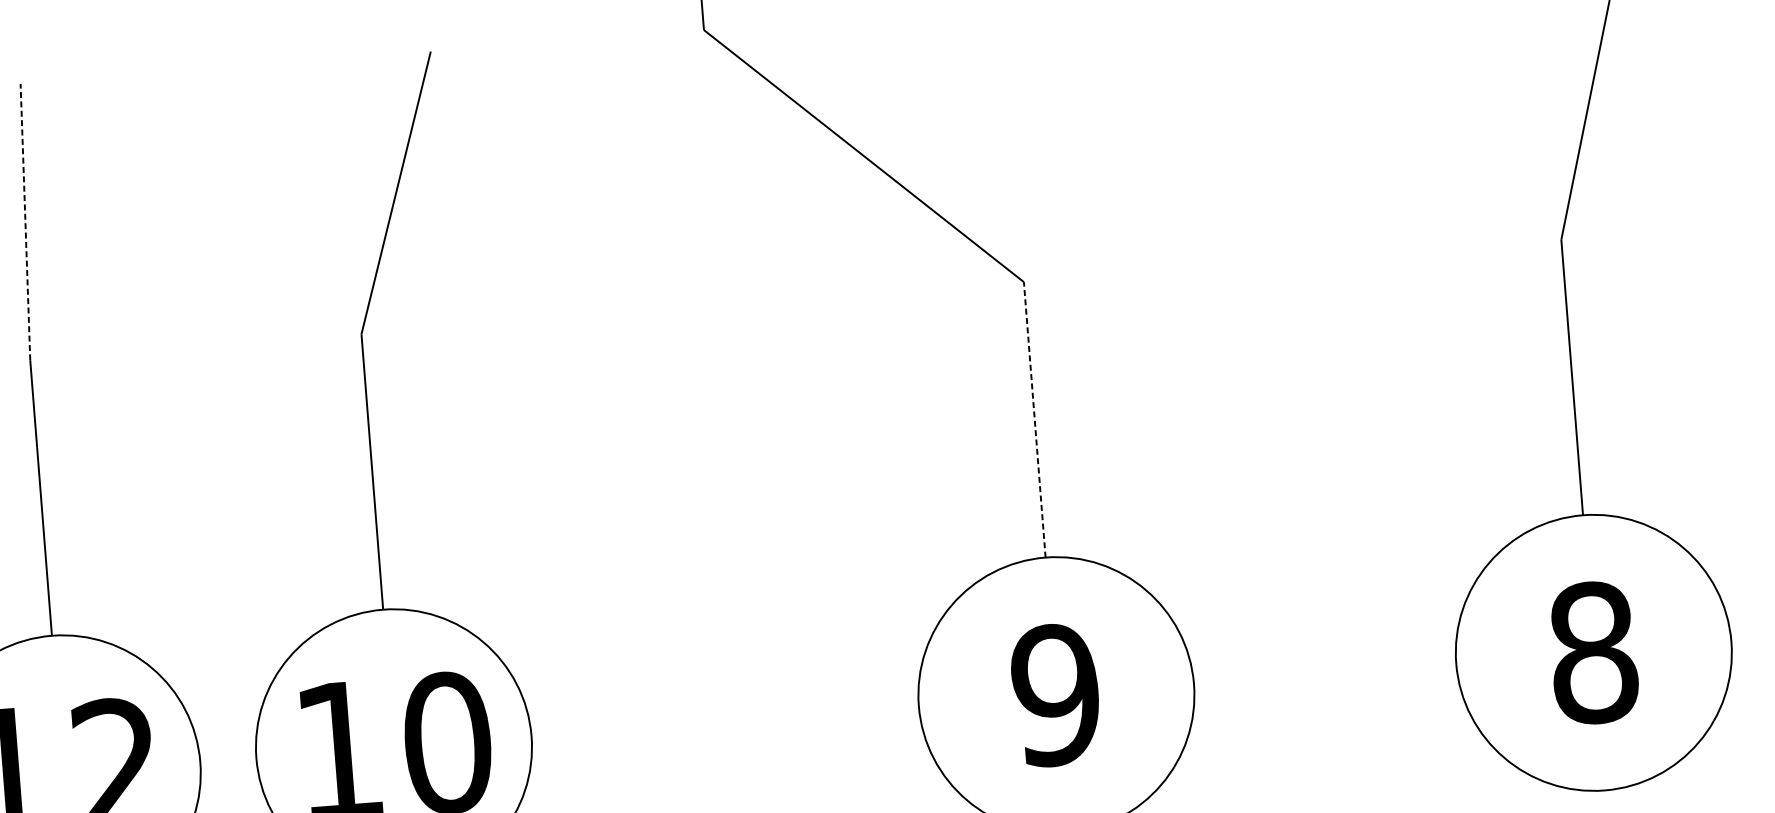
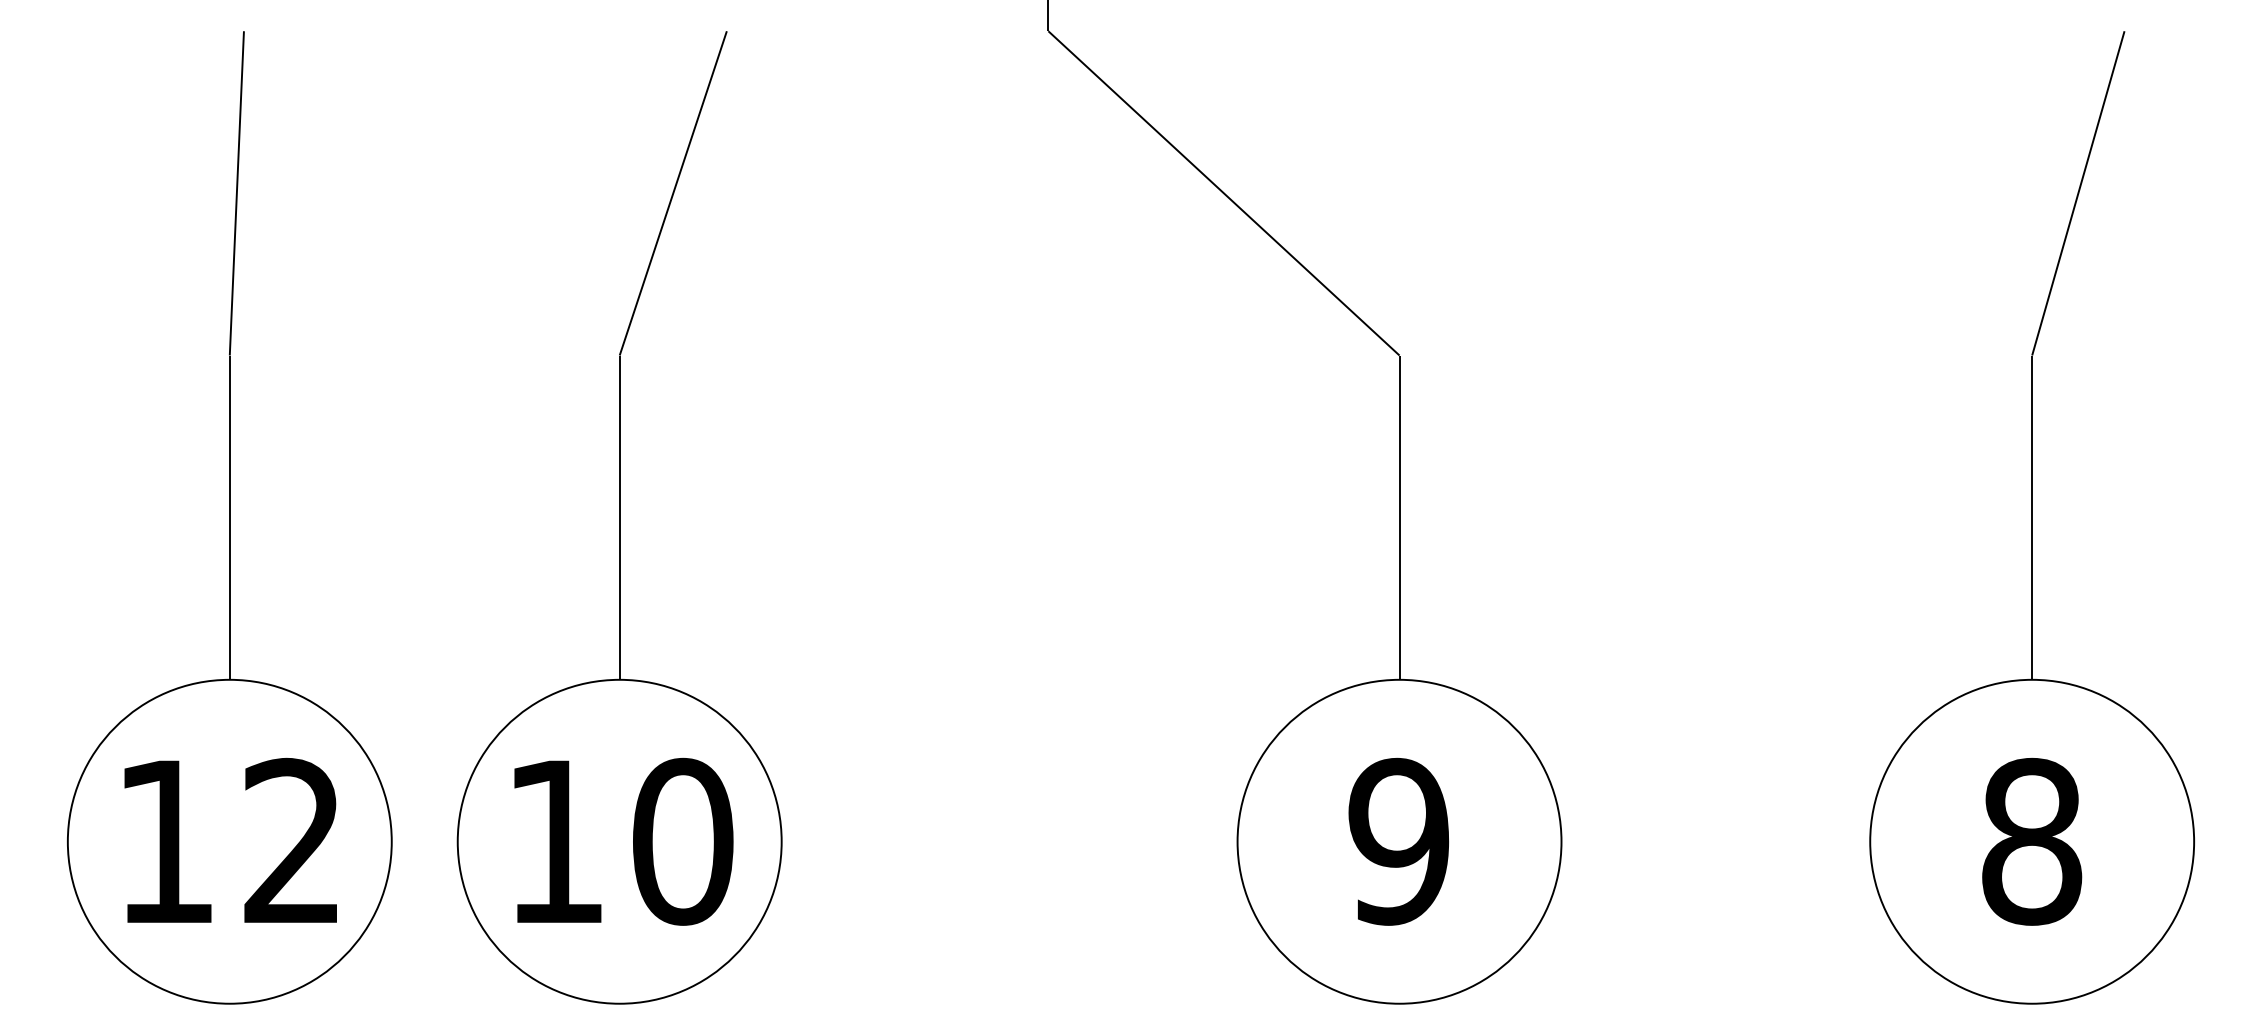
line: (25, 221) -> (236, 192), dashed -> solid
line: (1034, 419) -> (1399, 517), dashed -> solid

